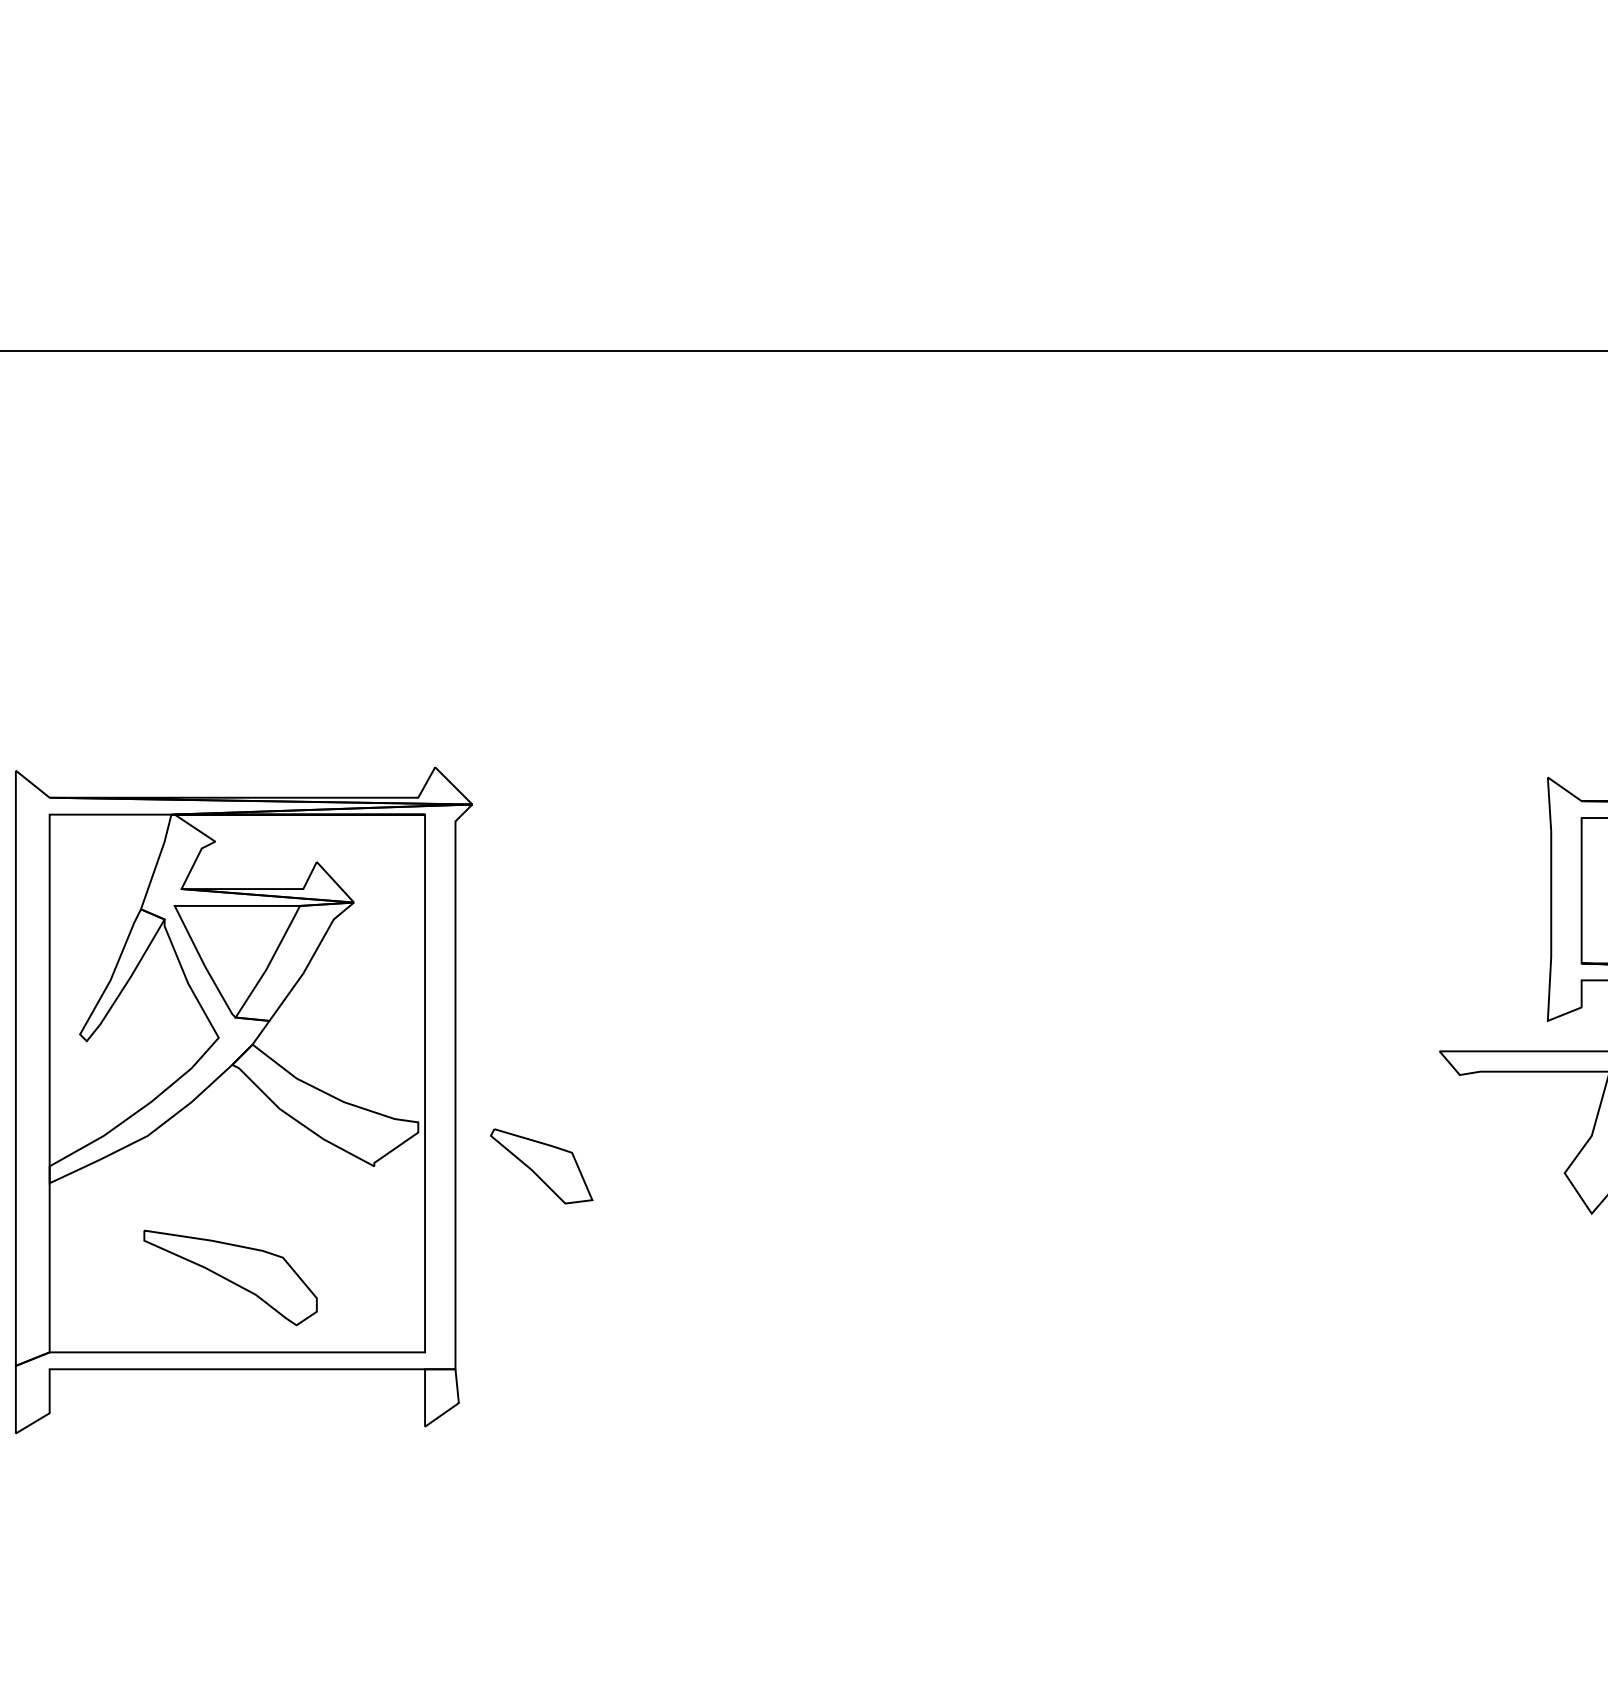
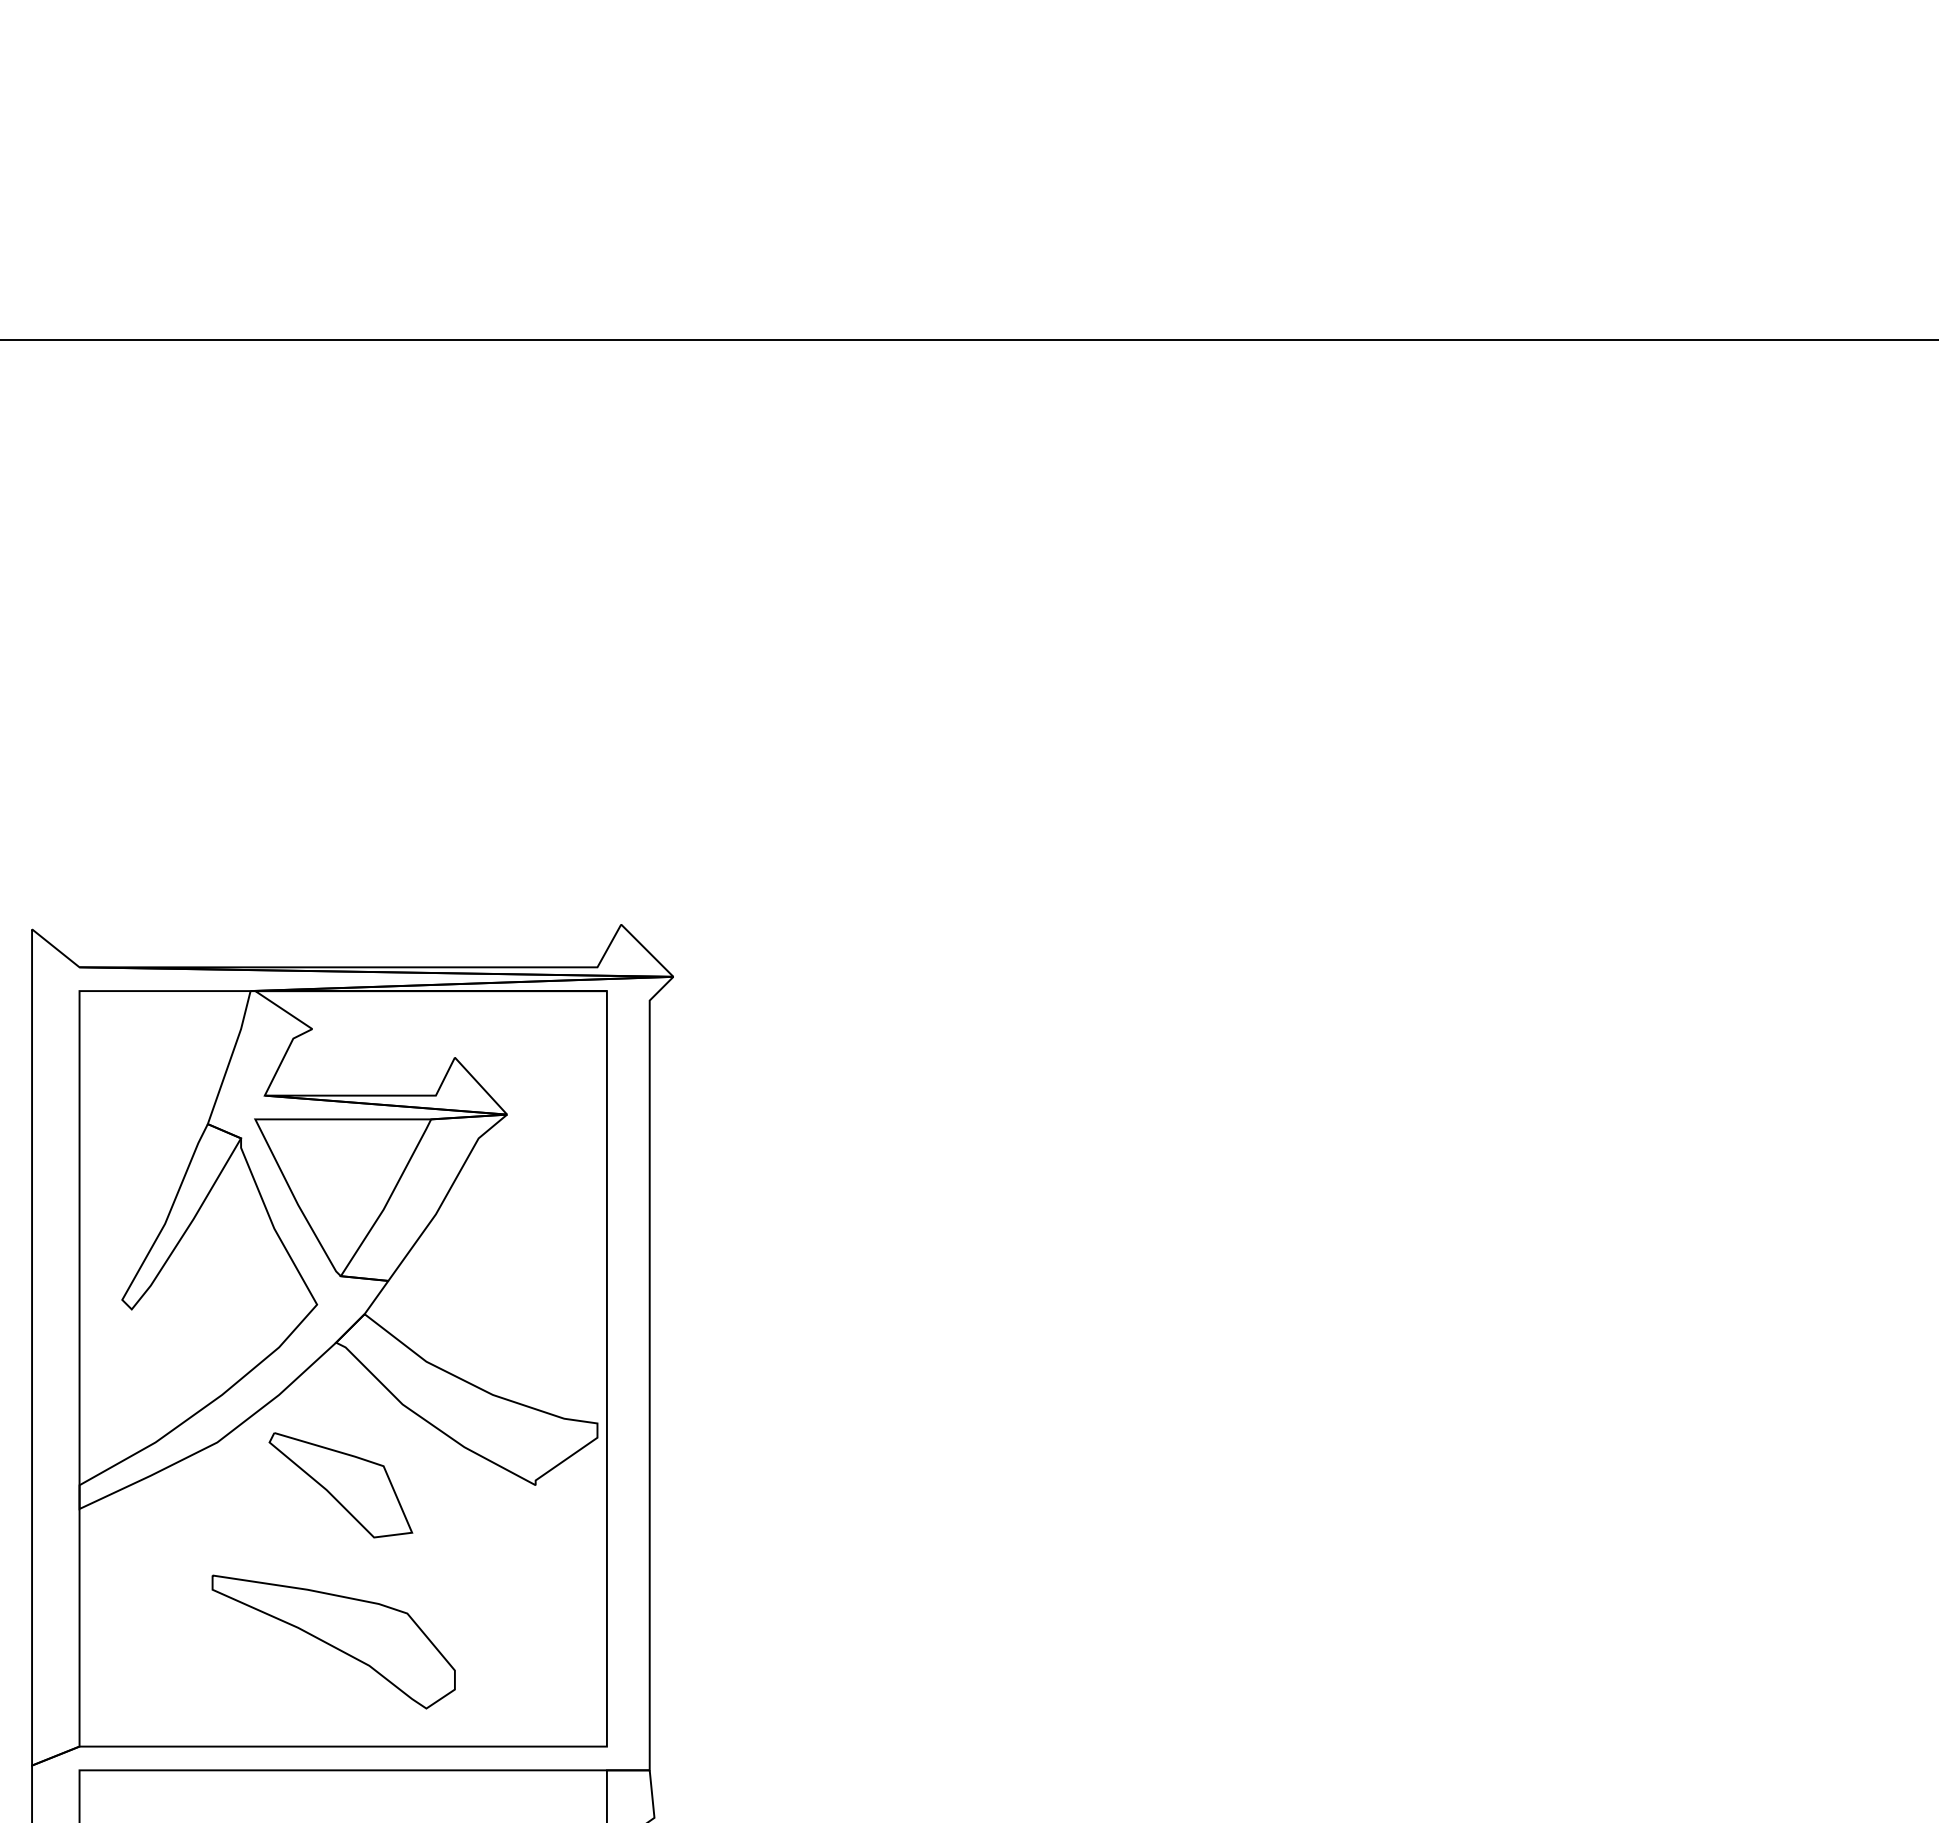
part: (541, 1166) -> (340, 1485), moved

